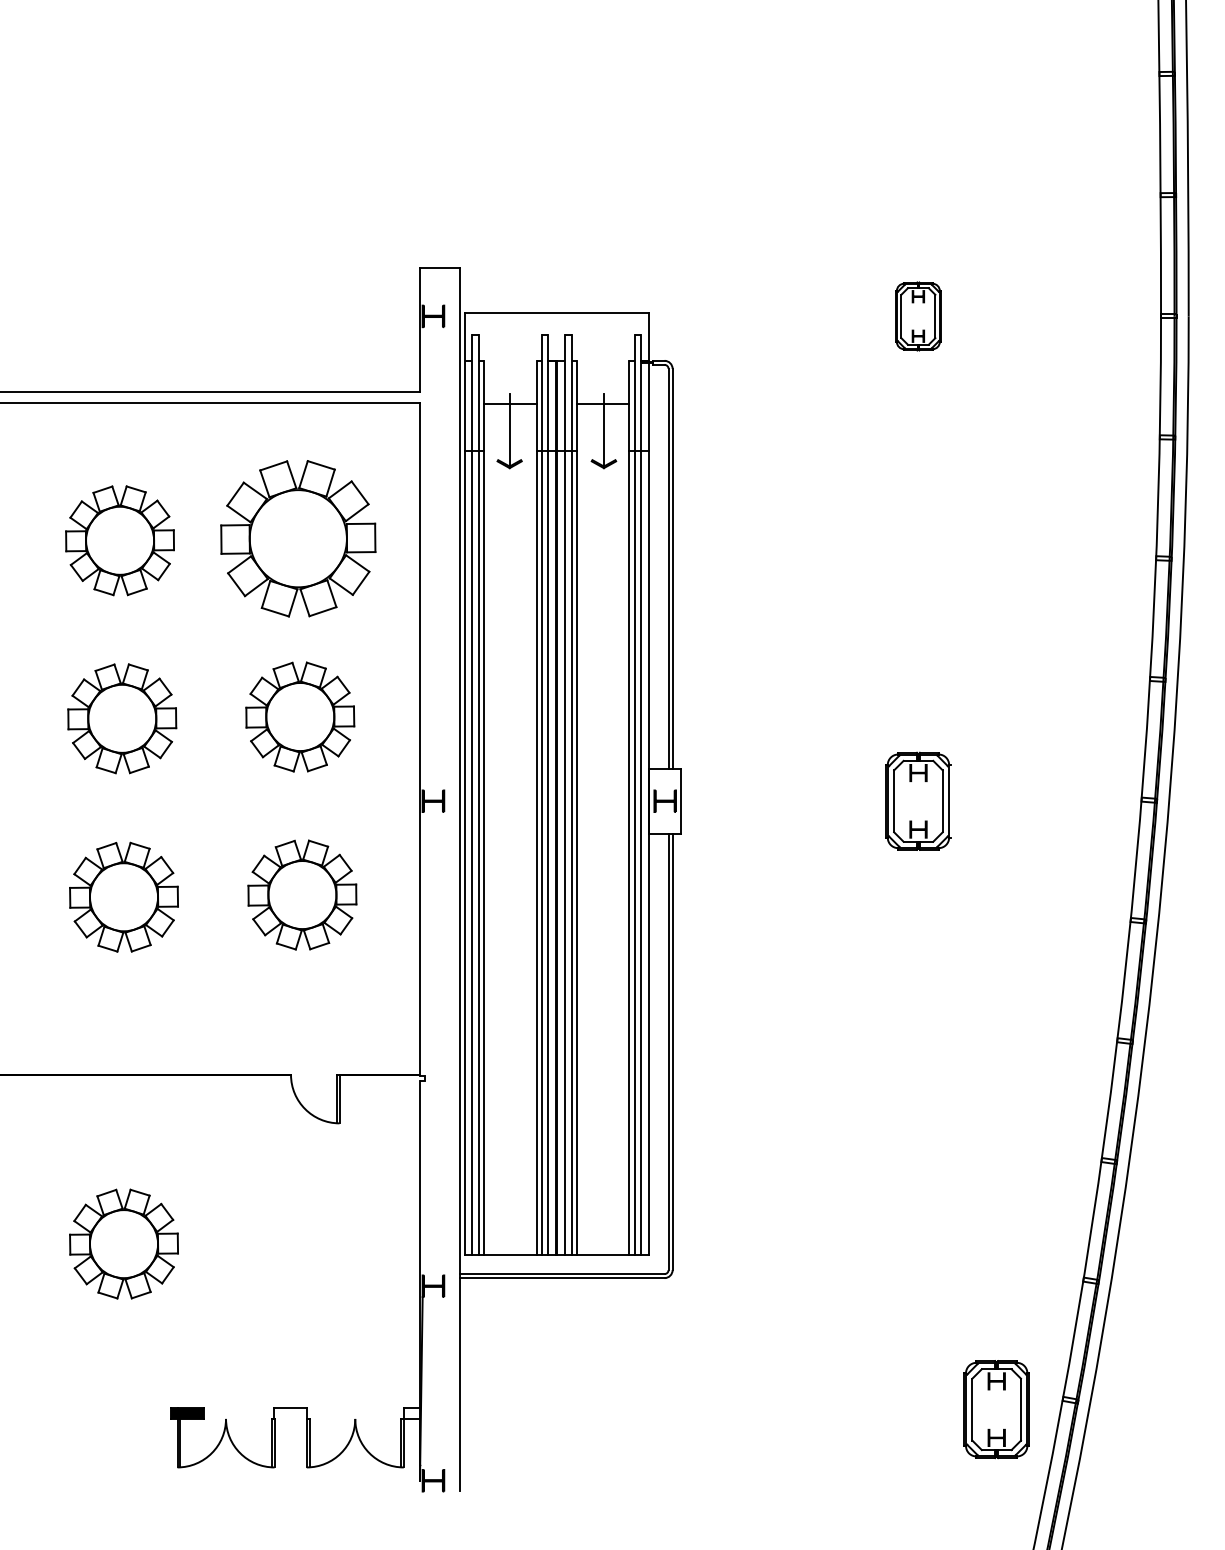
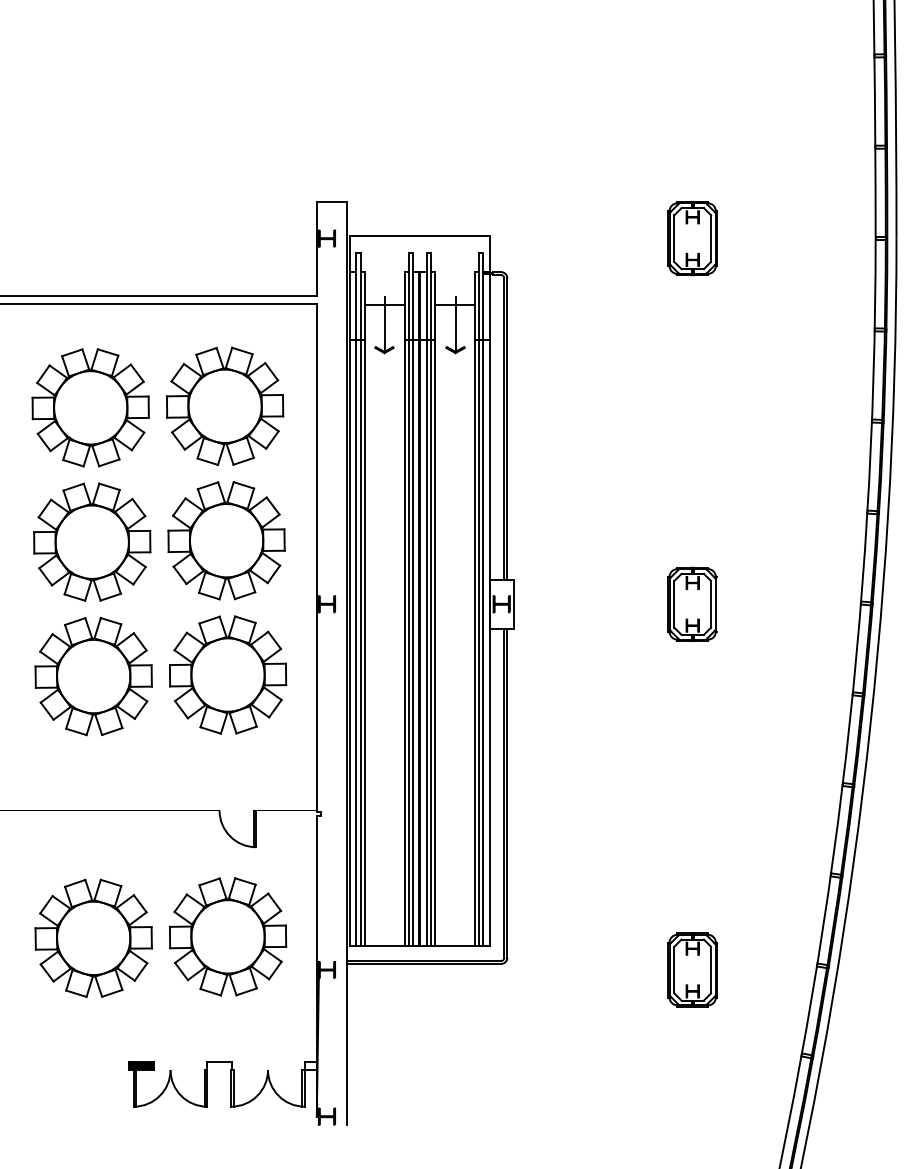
part: (918, 316) -> (692, 238), size x1.43
part: (119, 540) -> (90, 407), size x1.43
part: (300, 716) -> (226, 540), size x1.43
part: (122, 717) -> (92, 541), size x1.43
part: (302, 894) -> (228, 674), size x1.43
part: (123, 897) -> (93, 676), size x1.43
part: (302, 1241) -> (228, 936), added
part: (123, 1243) -> (93, 937), size x1.43
part: (996, 1408) -> (692, 969), moved

